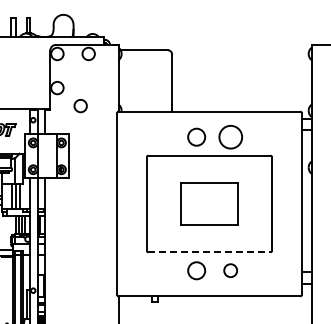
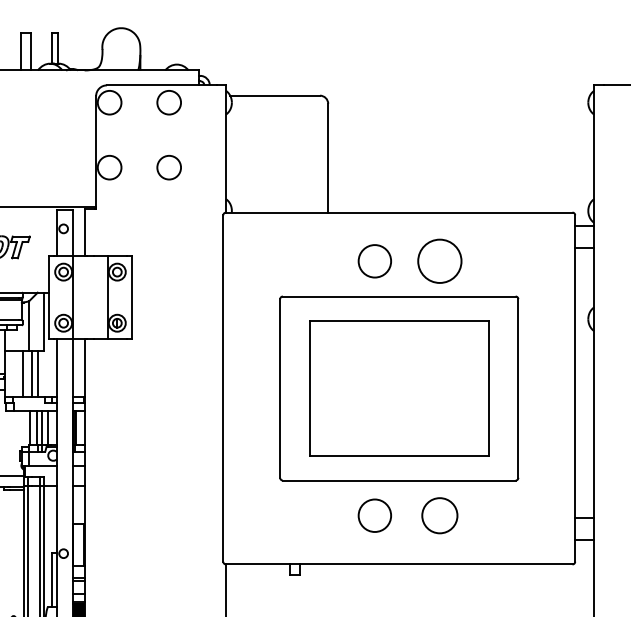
circle: (80, 106) -> (168, 168), moved
part: (209, 203) -> (399, 387), size x1.67
line: (209, 252) -> (399, 480), dashed -> solid
circle: (230, 270) -> (439, 515), size x1.43

